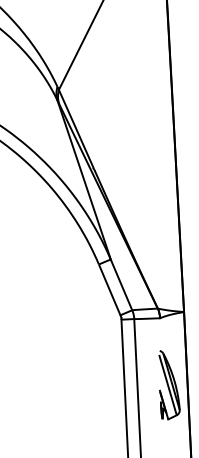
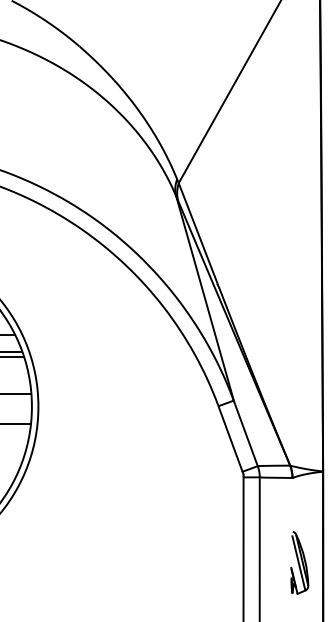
part: (168, 384) -> (299, 562), size x0.71

